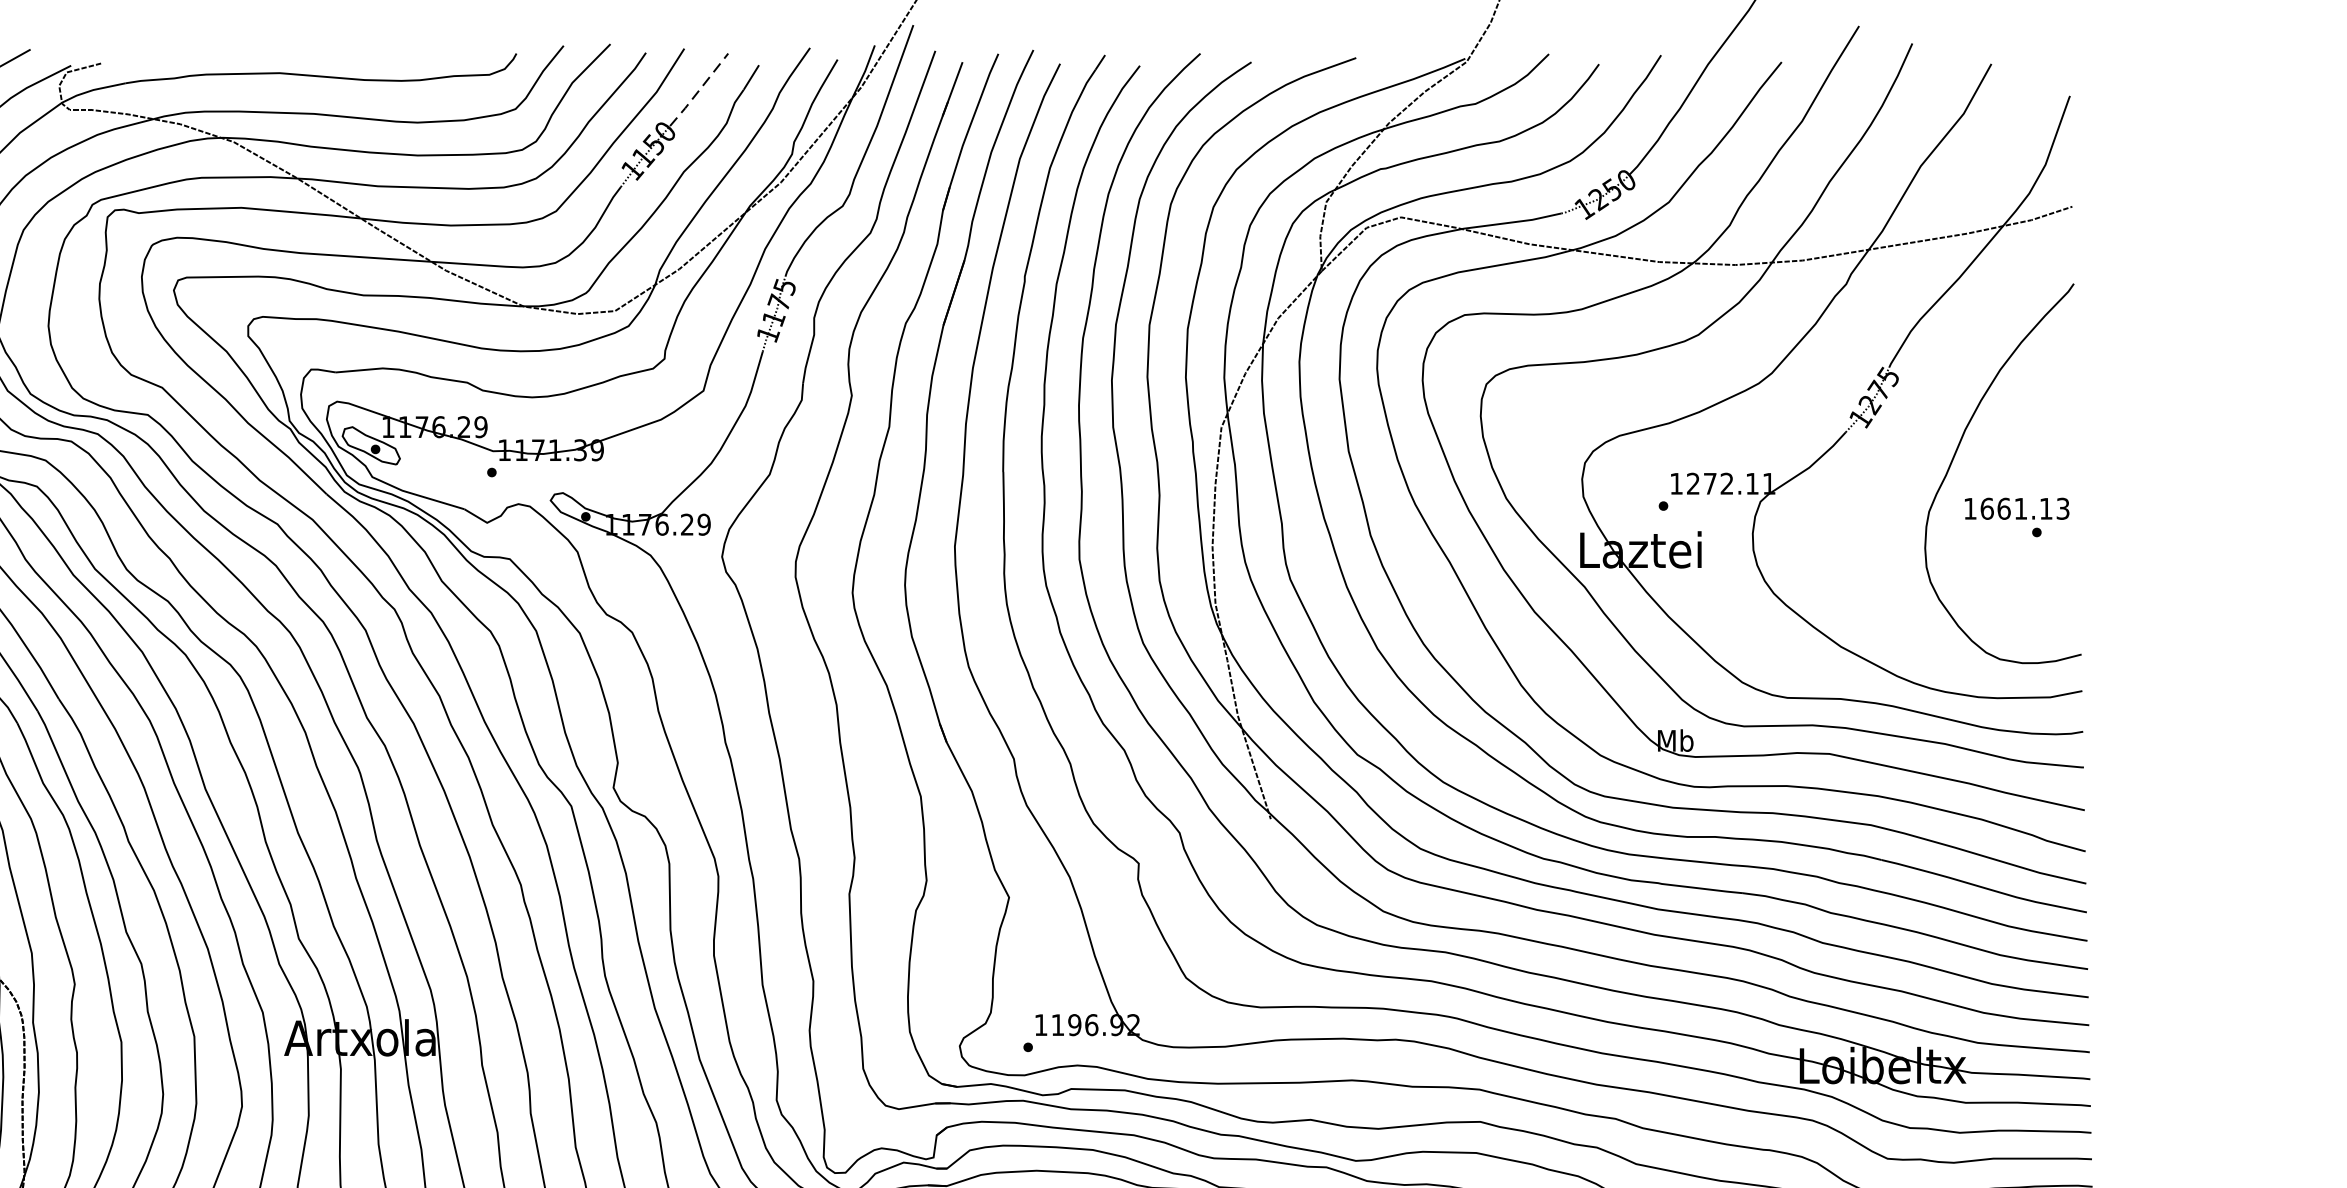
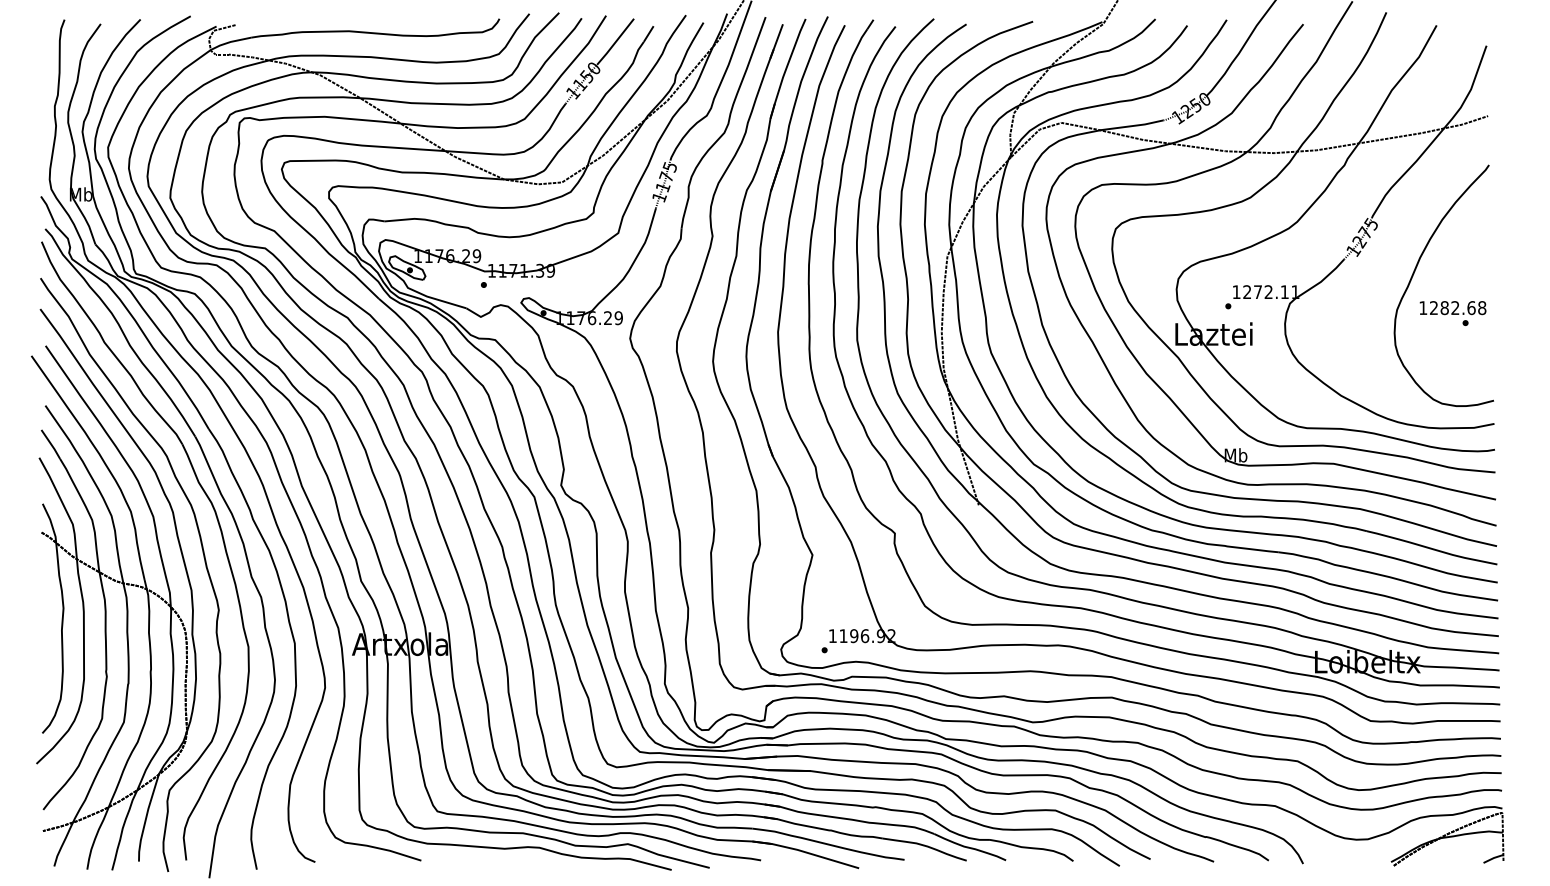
line: (699, 89) -> (615, 41), dashed -> solid
text: (2025, 509) -> (1458, 308), 1661.13 -> 1282.68

